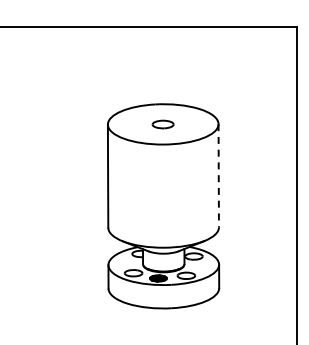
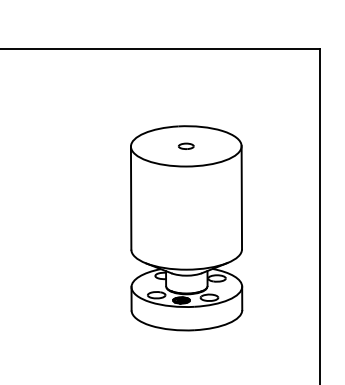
part: (163, 123) -> (186, 145), size x0.71
line: (218, 175) -> (241, 197), dashed -> solid

